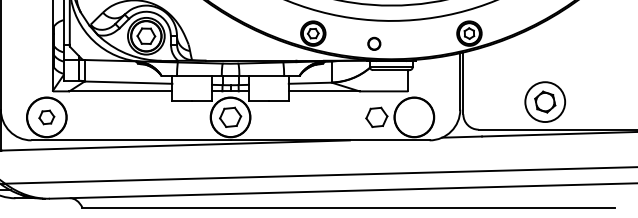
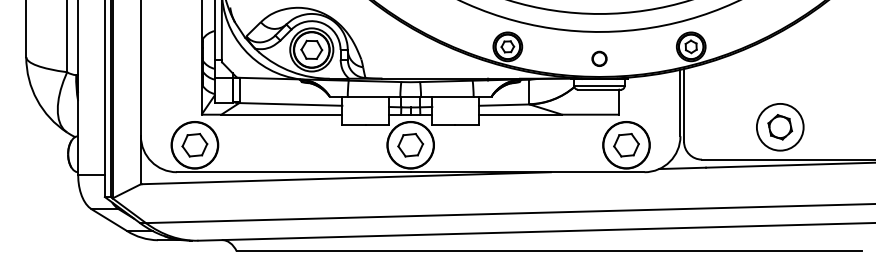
circle: (374, 43) -> (599, 58), moved
part: (46, 117) -> (194, 145), size x1.43
part: (376, 117) -> (626, 145), moved

